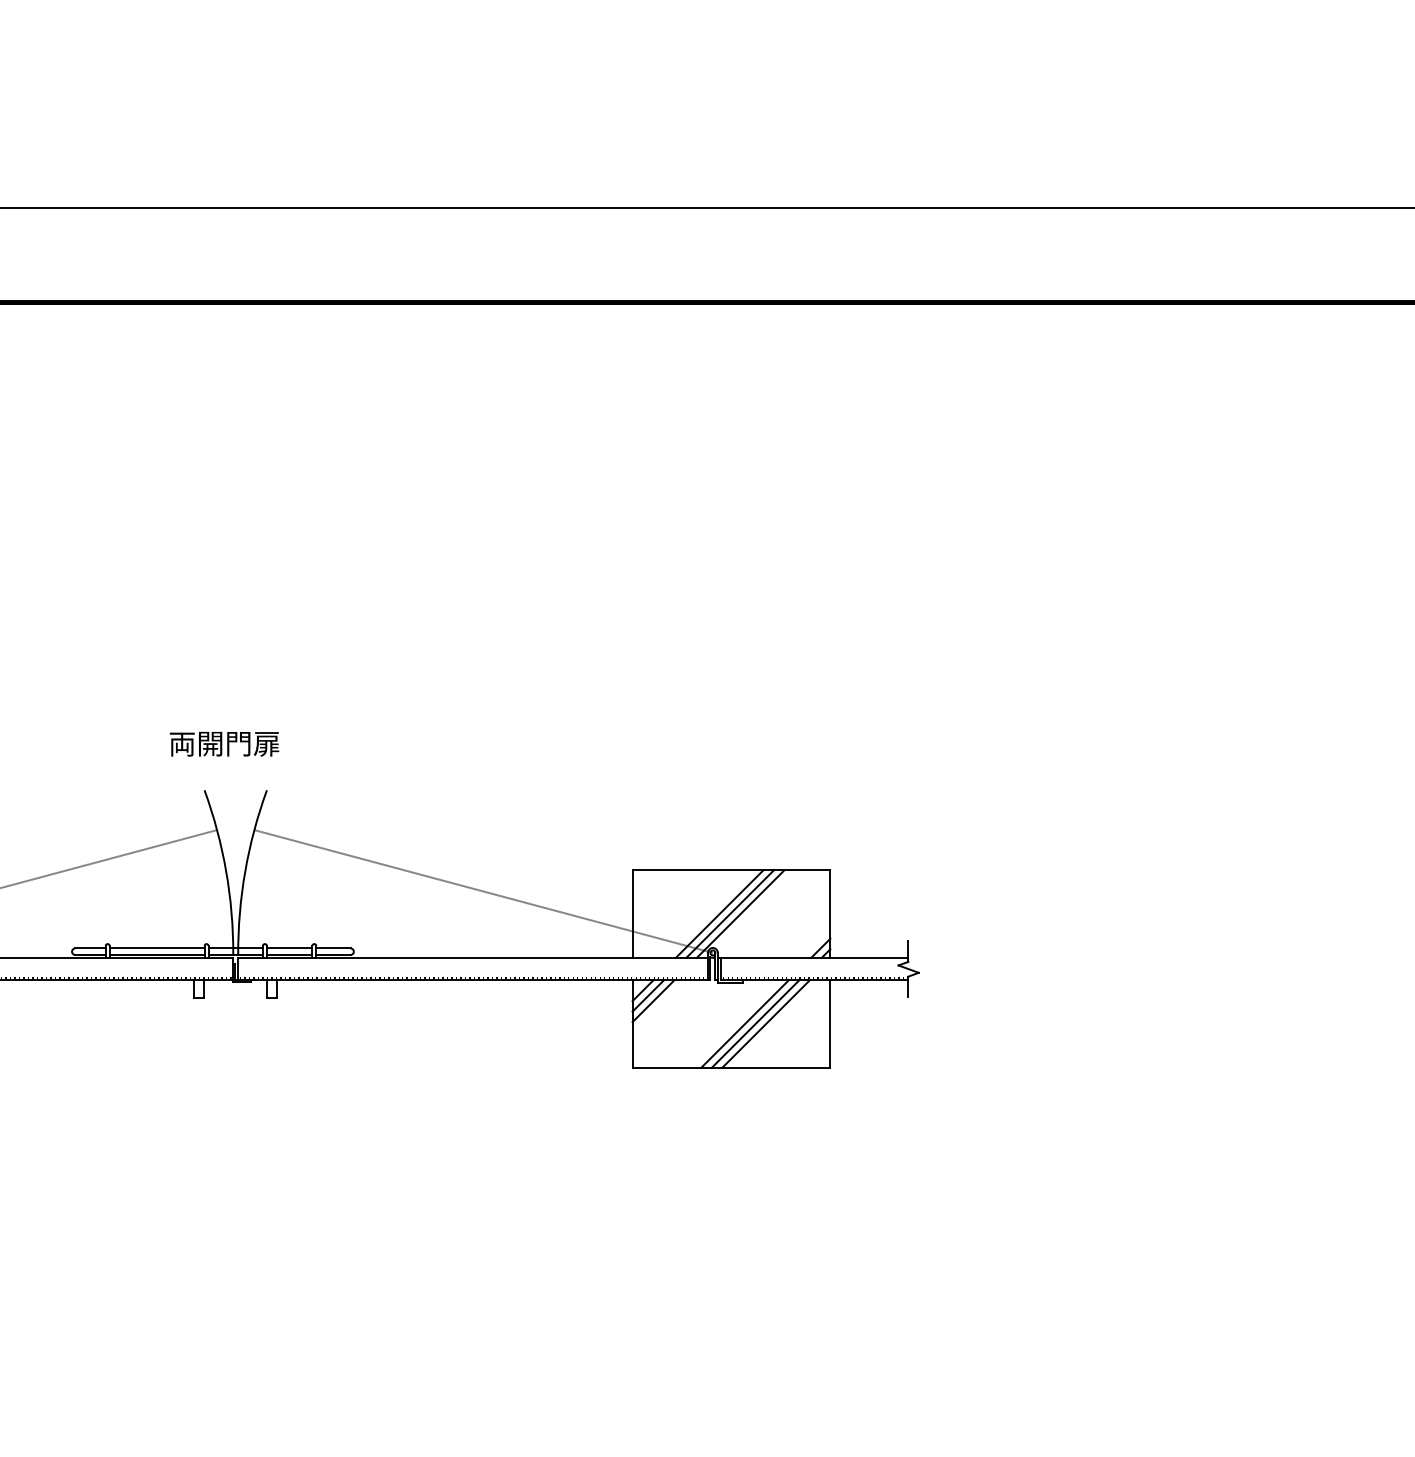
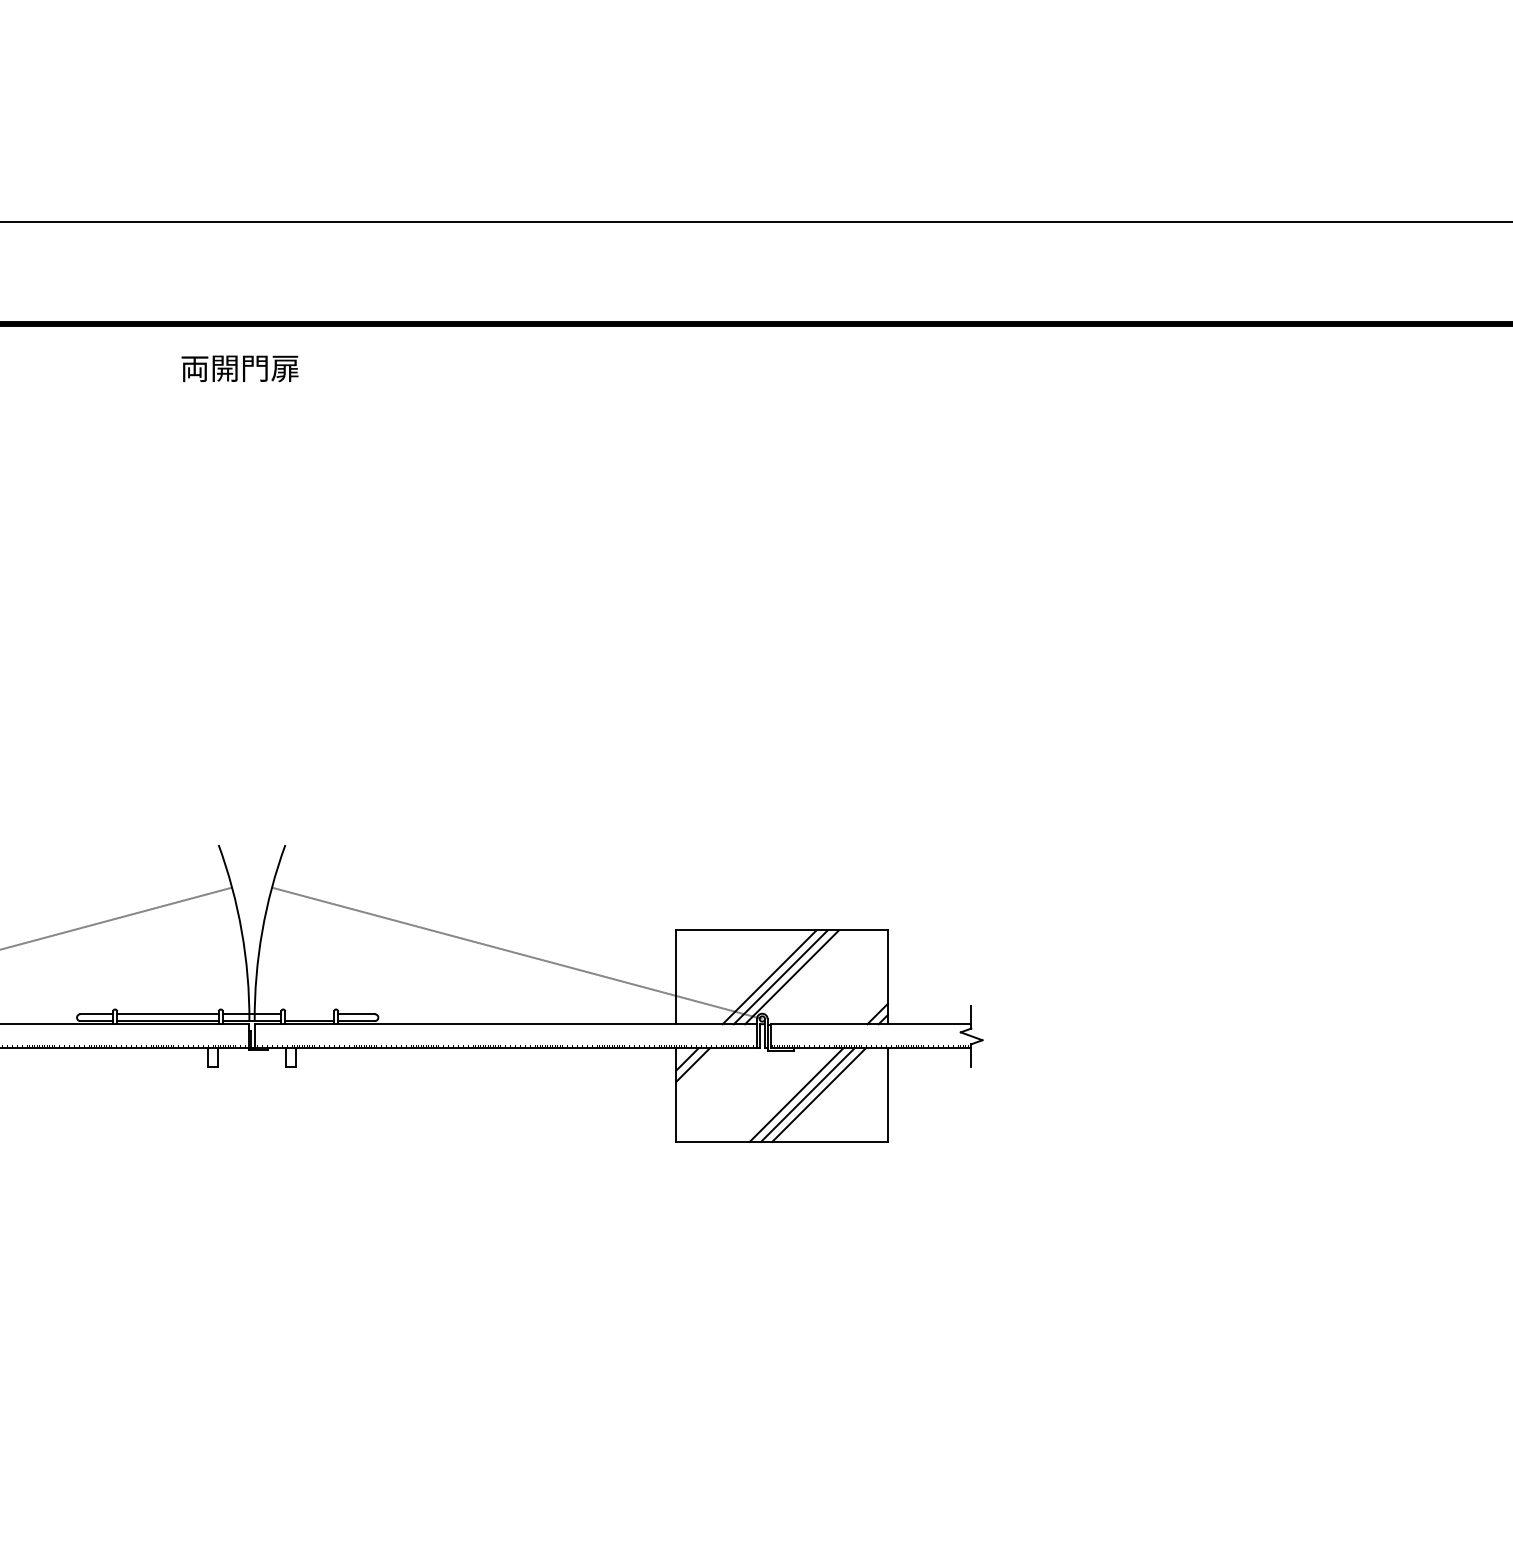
text: (224, 743) -> (239, 368), moved
line: (289, 948) -> (309, 1014), removed
line: (653, 1001) -> (698, 1070), removed

